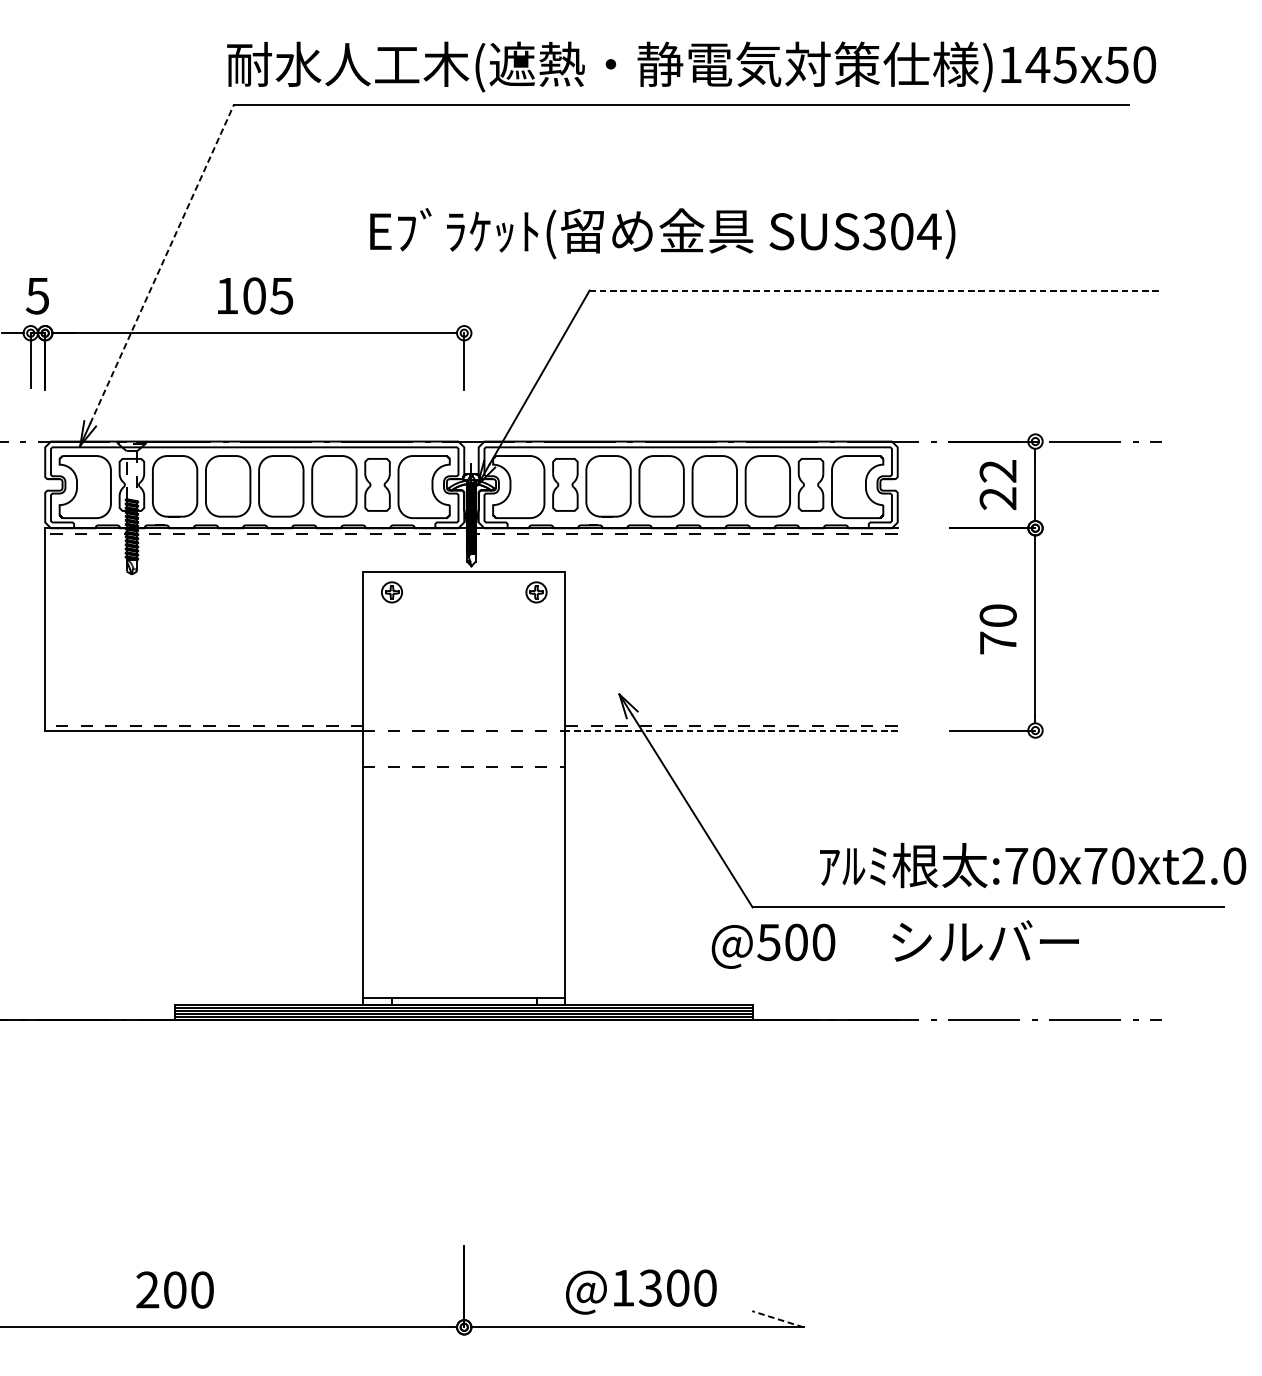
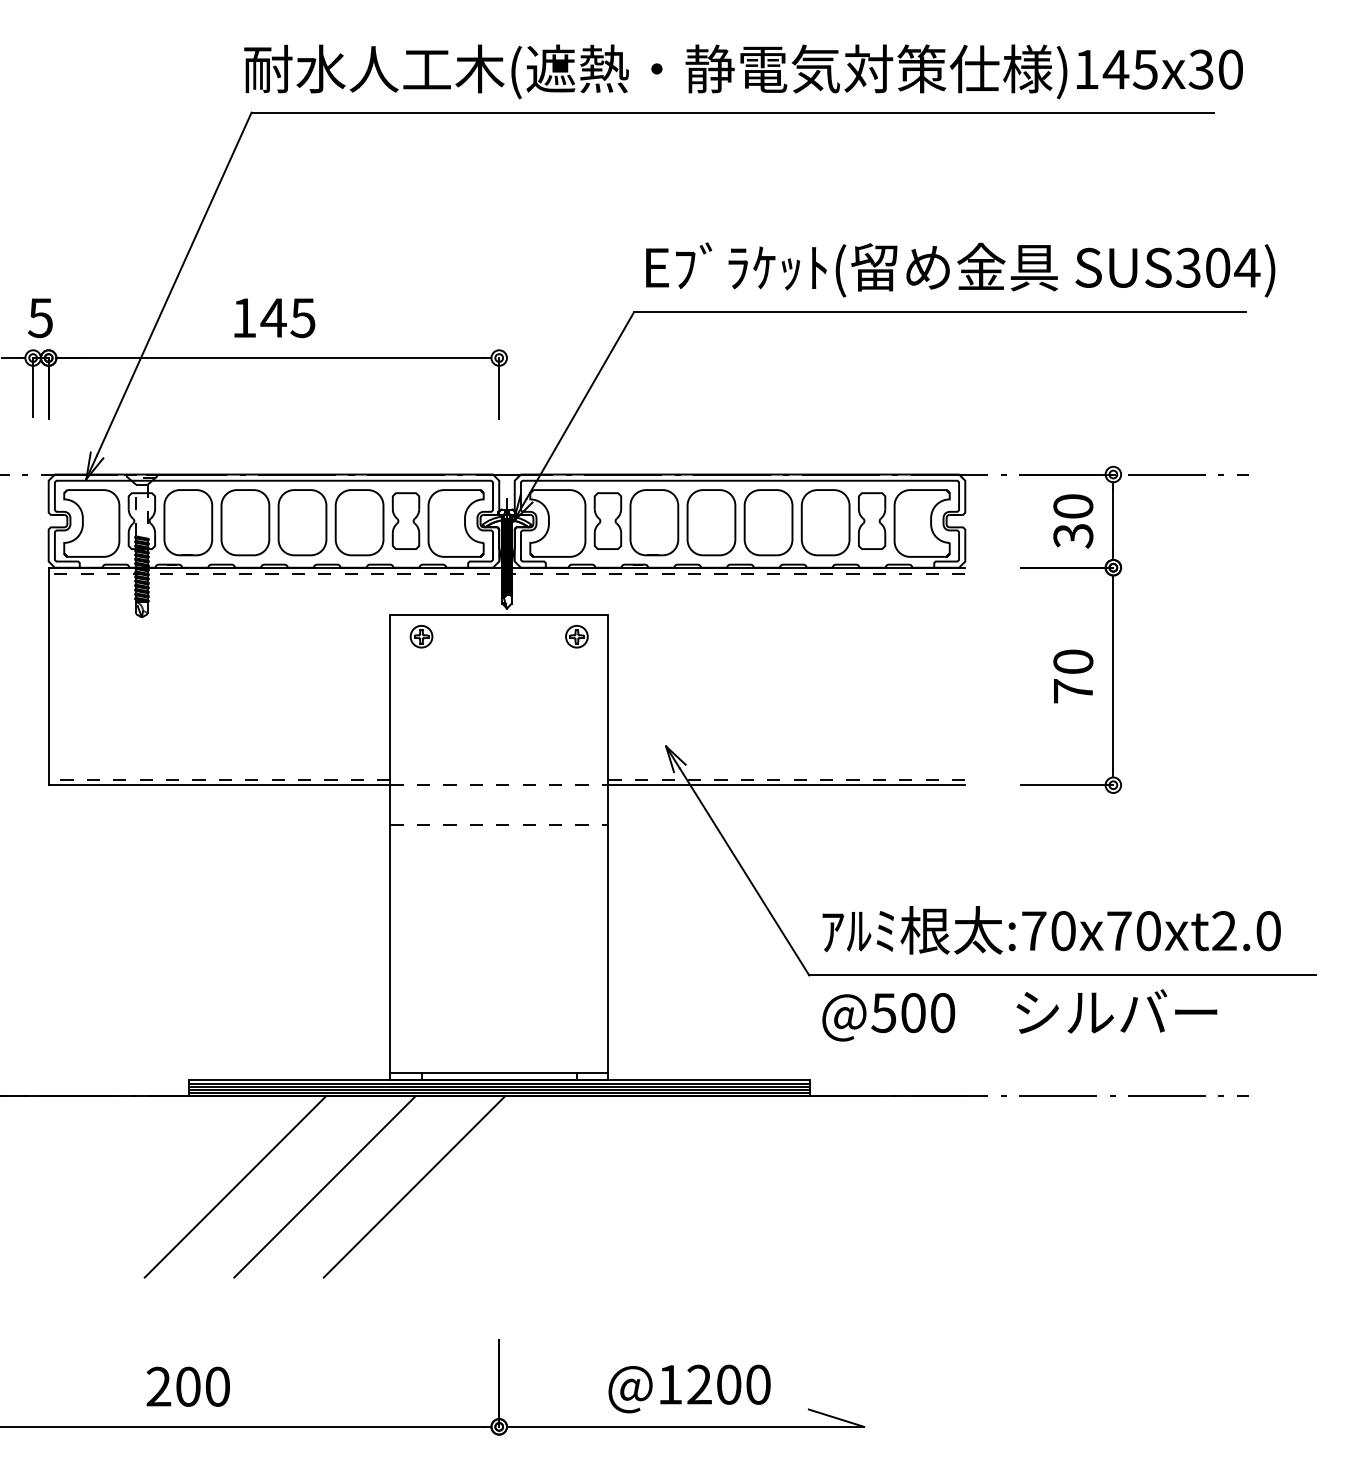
text: (1116, 64) -> (1200, 69), )145x50 -> )145x30
text: (662, 233) -> (960, 269), moved
line: (162, 264) -> (174, 284), dashed -> solid
line: (873, 290) -> (939, 312), dashed -> solid
text: (254, 296) -> (273, 318), 105 -> 145
text: (998, 485) -> (1073, 521), 22 -> 30
line: (731, 730) -> (786, 785), dashed -> solid
text: (1032, 865) -> (1051, 930), moved
text: (895, 944) -> (1019, 1015), moved
line: (218, 1103) -> (235, 1186), added
line: (301, 1103) -> (324, 1186), added
line: (385, 1103) -> (414, 1186), added
text: (649, 1287) -> (698, 1384), @1300 -> @1200
line: (777, 1319) -> (836, 1418), dashed -> solid

